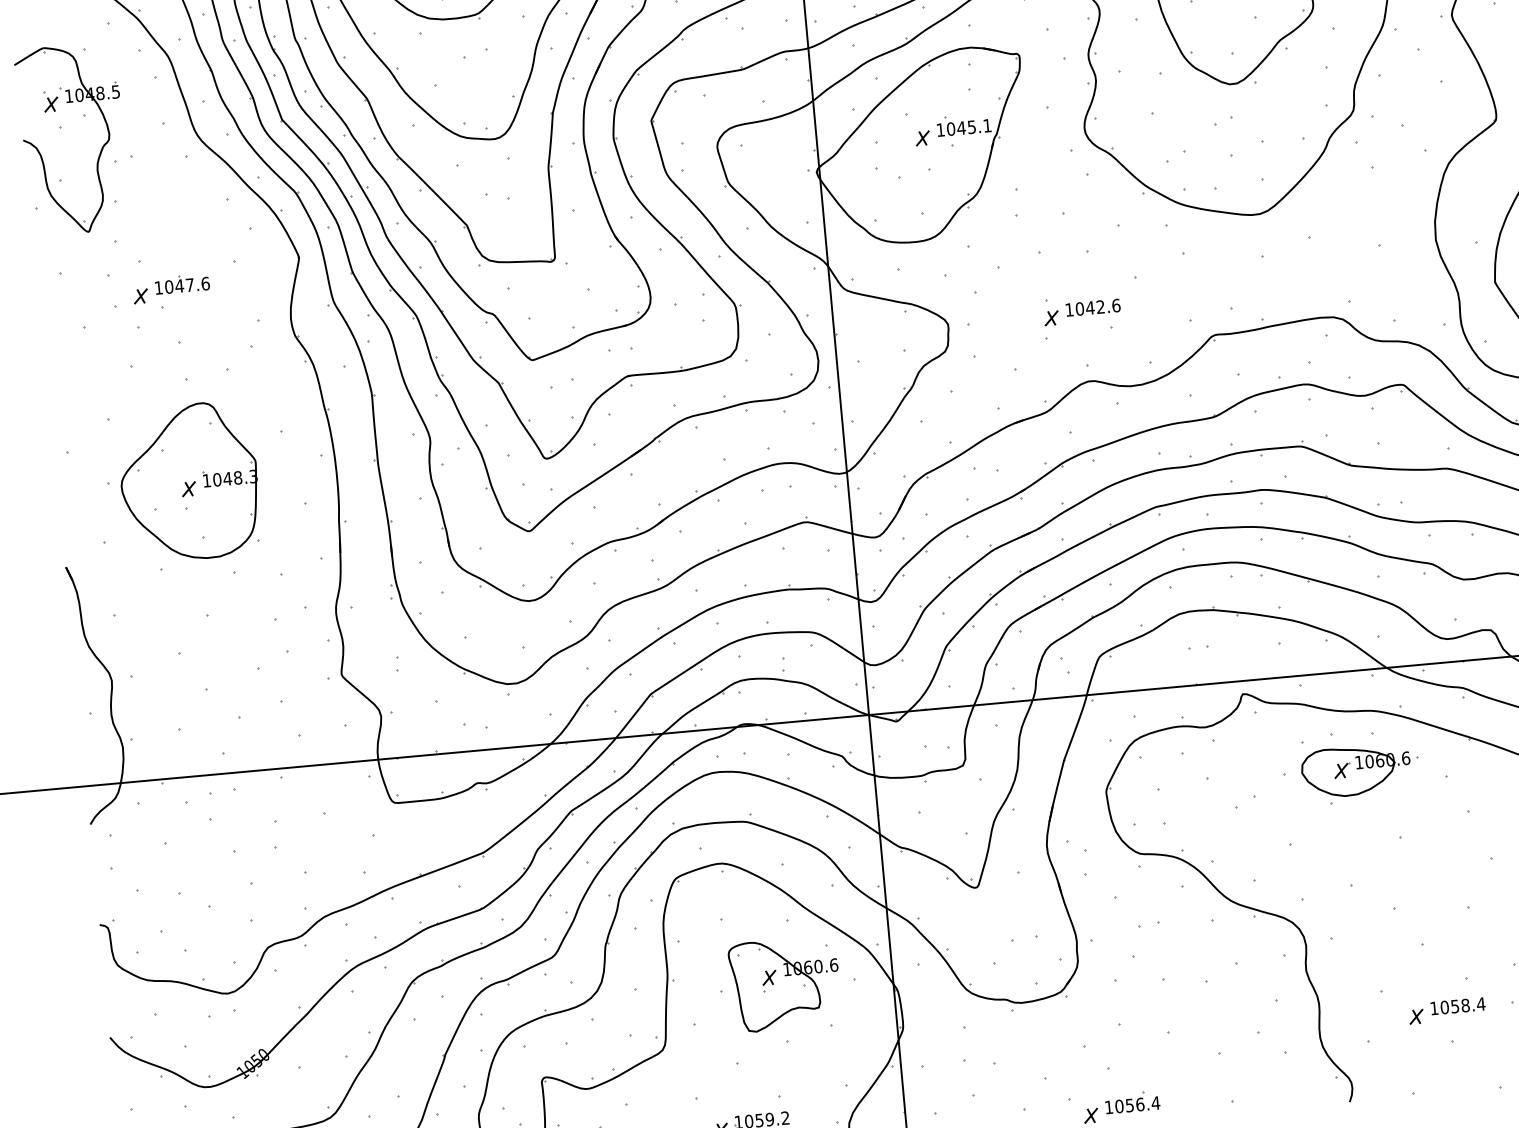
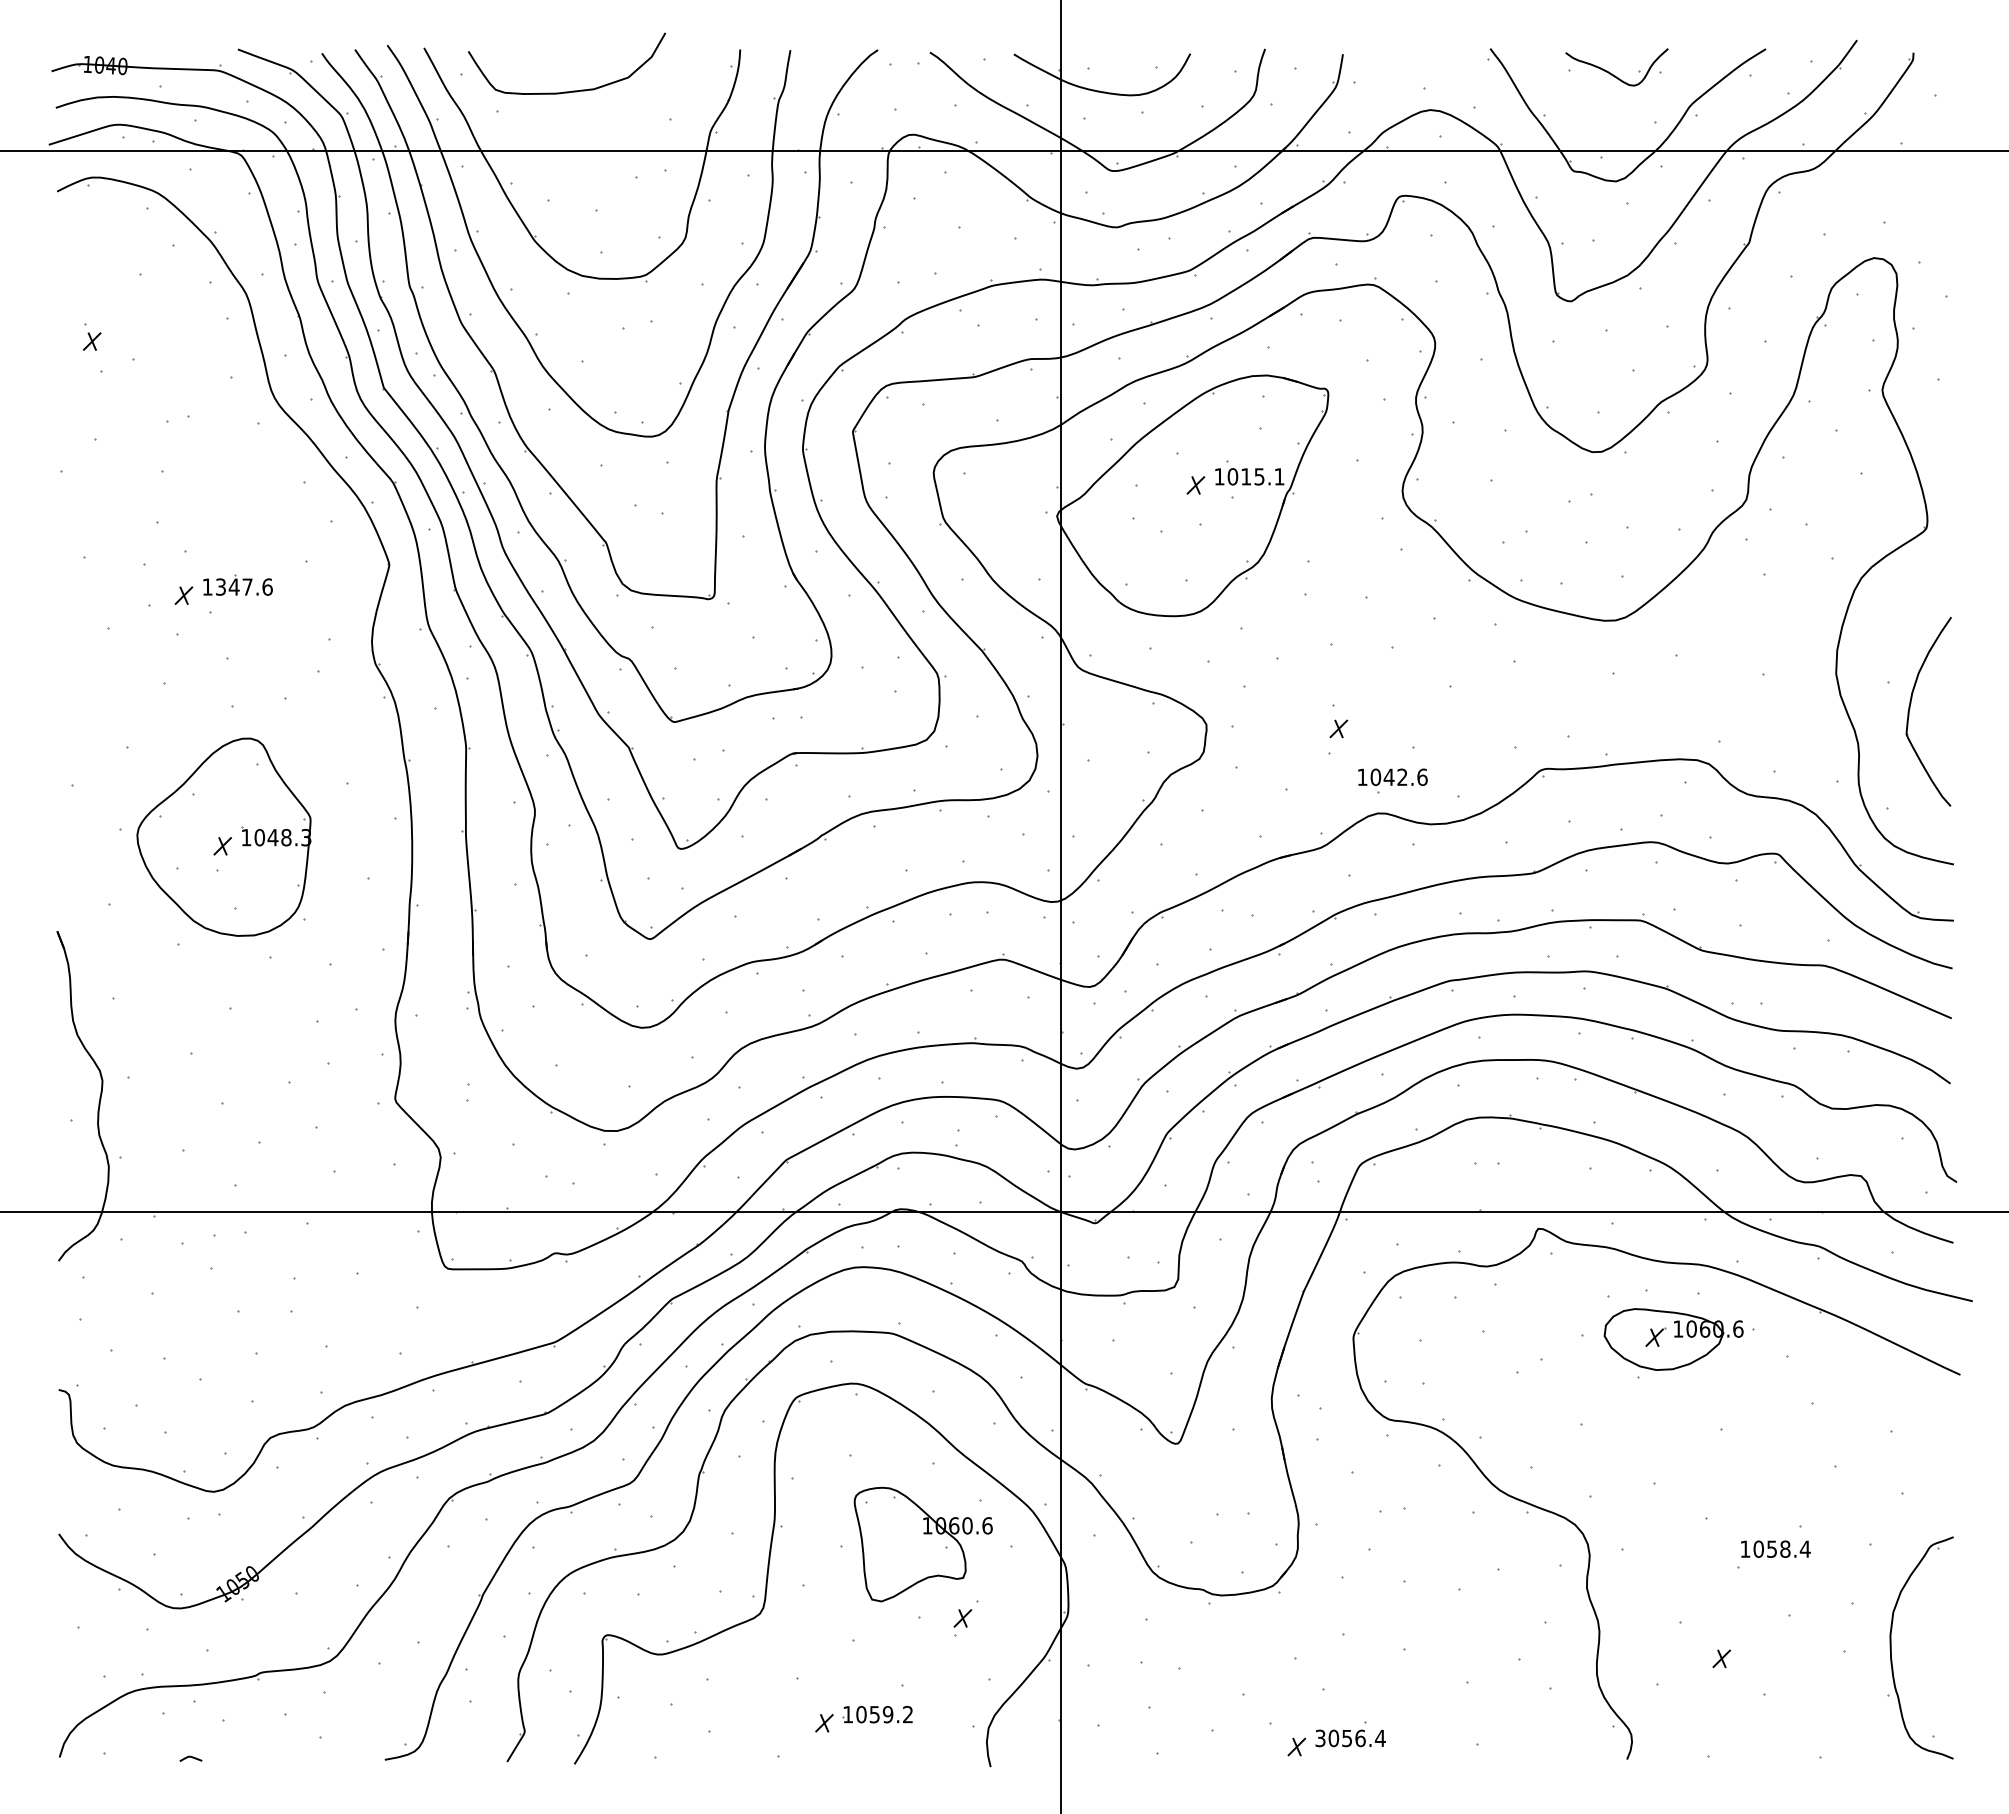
text: (960, 127) -> (1245, 476), 1045.1 -> 1015.1
part: (100, 151) -> (149, 406), removed
text: (168, 286) -> (220, 586), 1047.6 -> 1347.6
text: (1092, 307) -> (1392, 776), moved
part: (769, 981) -> (962, 1622), moved
text: (1457, 1005) -> (1775, 1548), moved
text: (1109, 1107) -> (1320, 1738), 1056.4 -> 3056.4

